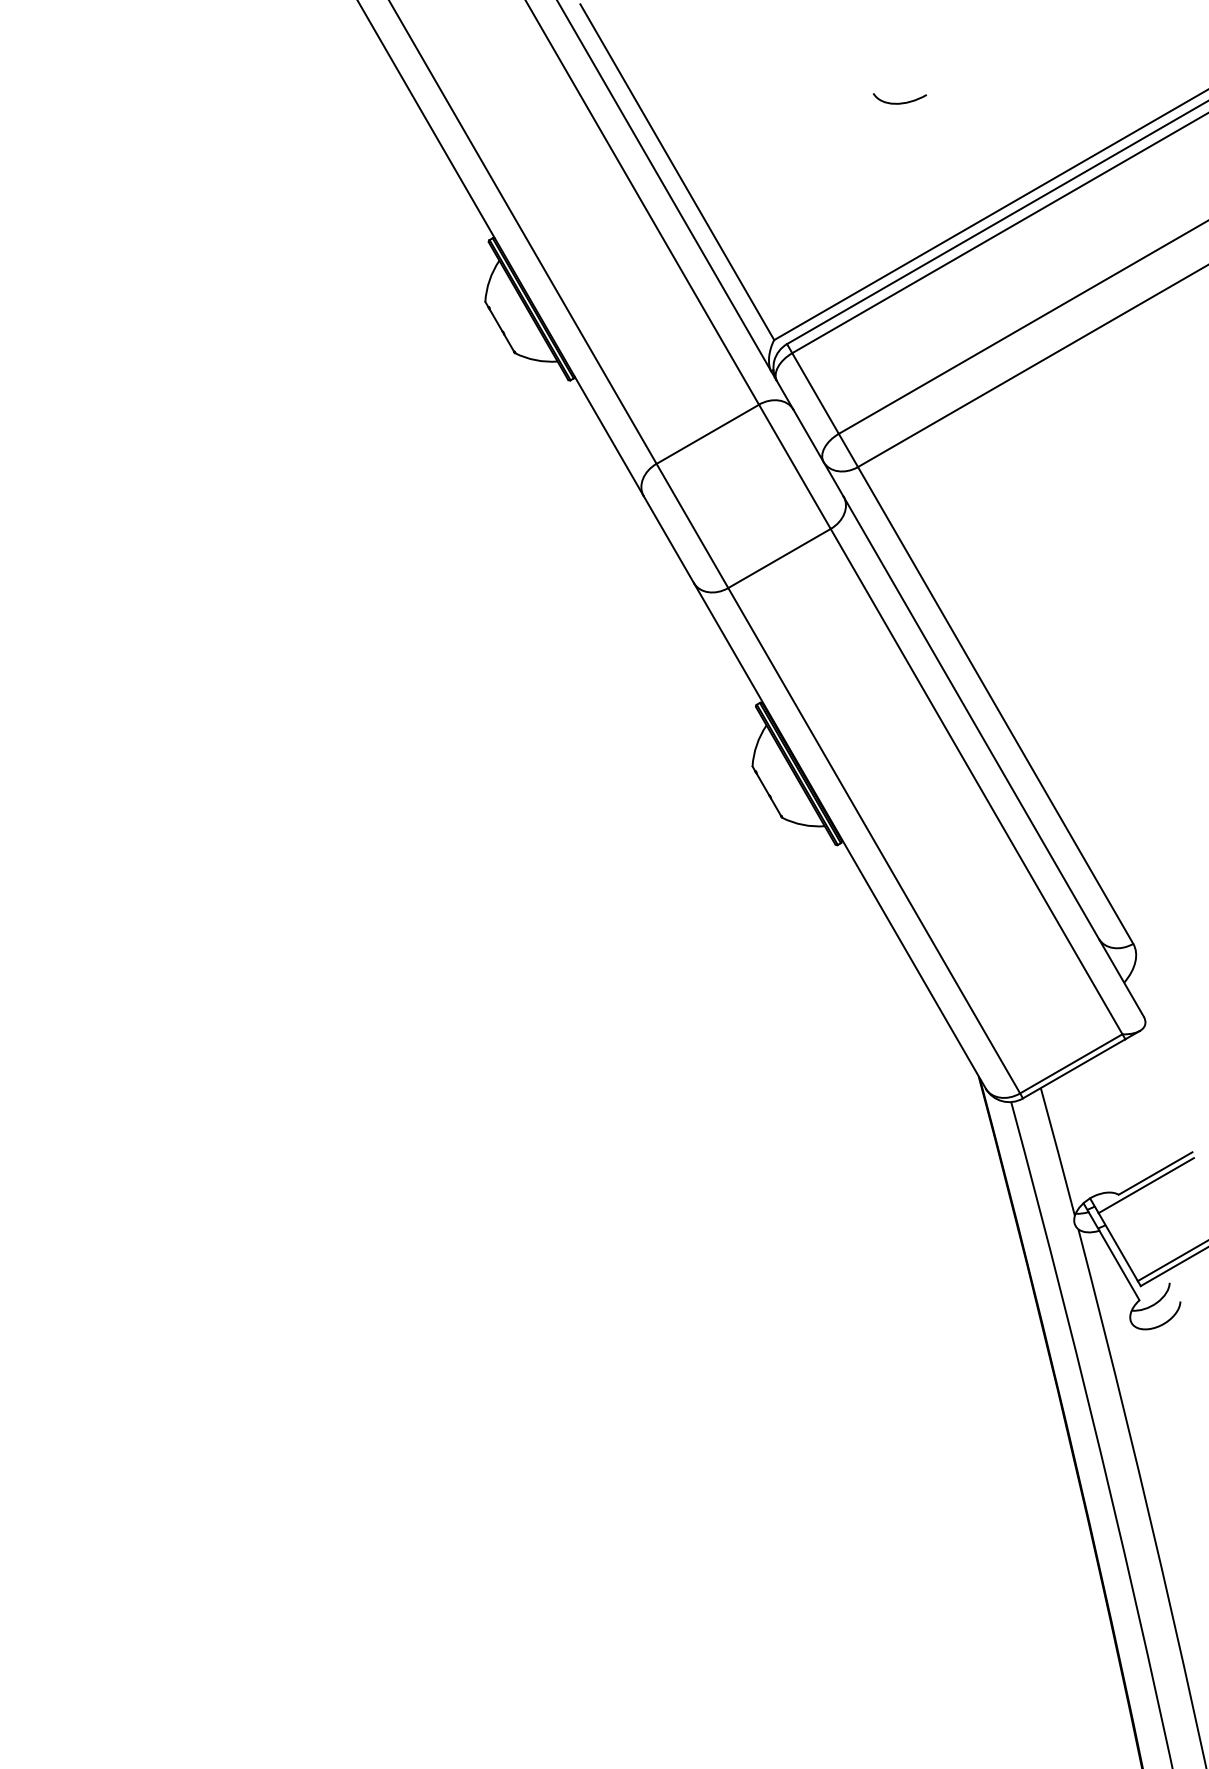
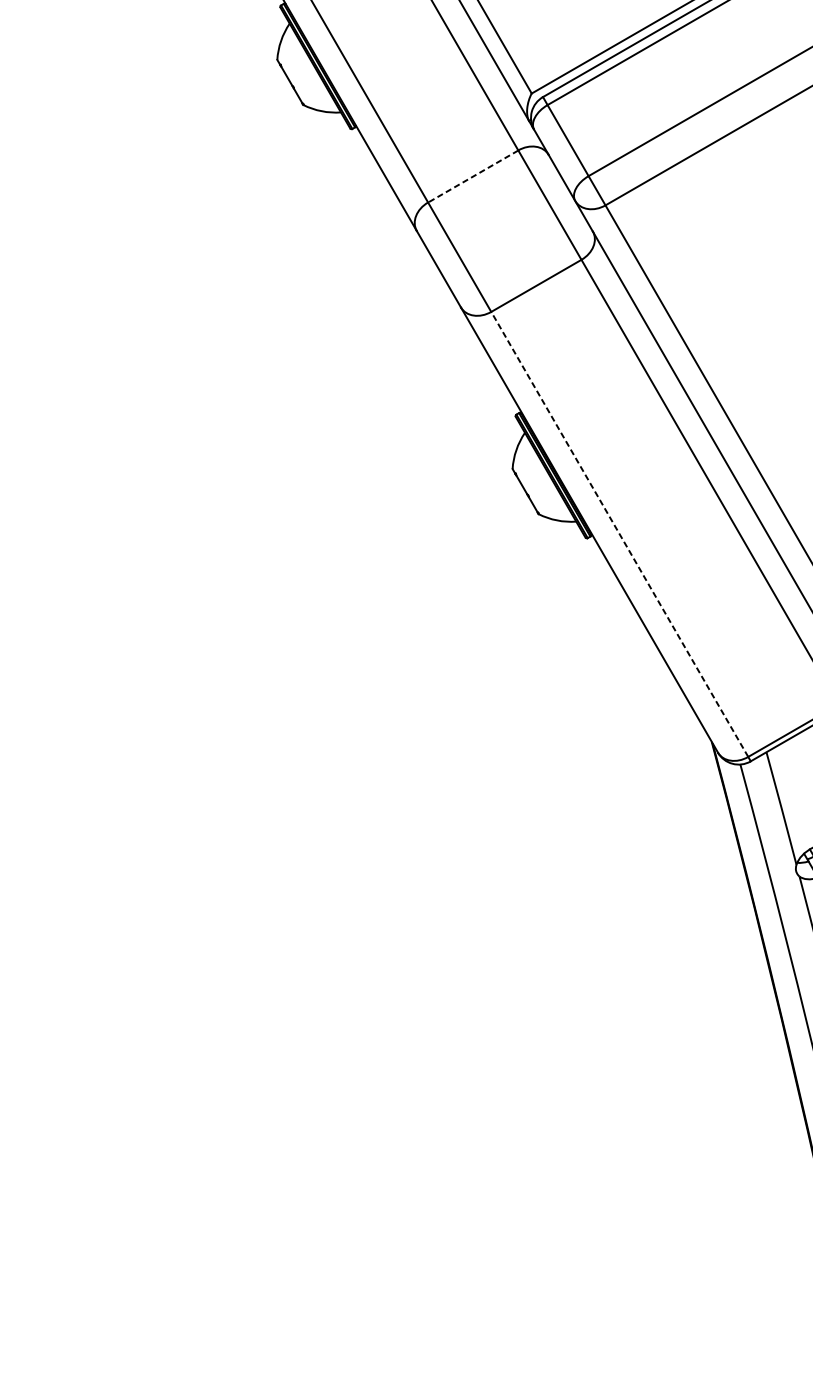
line: (707, 434) -> (472, 176), solid -> dashed
line: (874, 840) -> (620, 534), solid -> dashed

